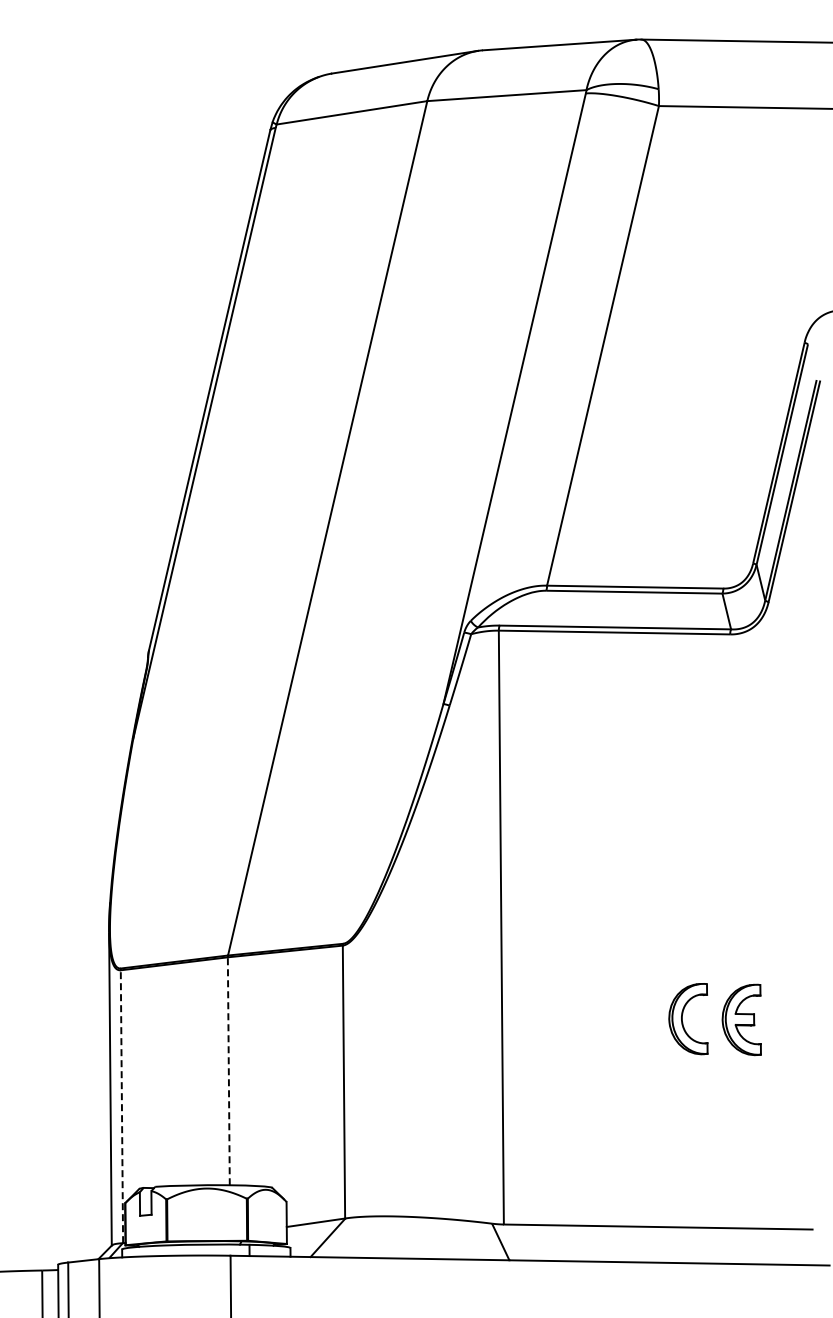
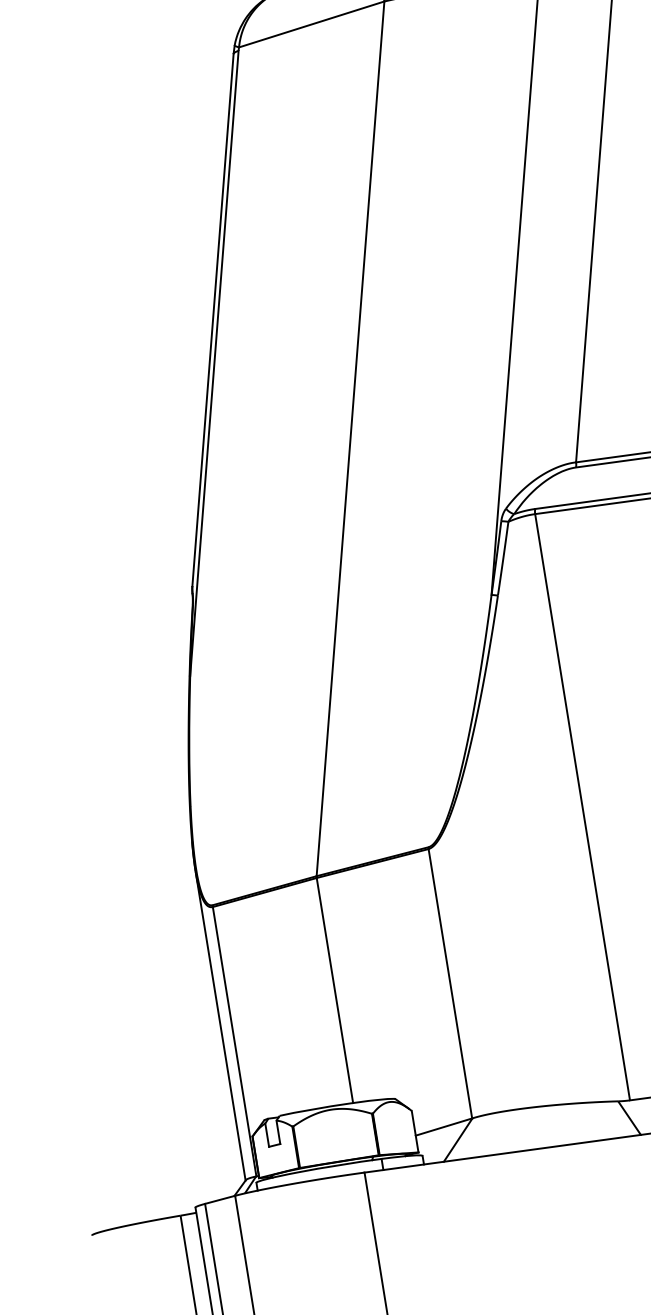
line: (228, 1071) -> (334, 990), dashed -> solid
line: (121, 1106) -> (234, 1041), dashed -> solid

